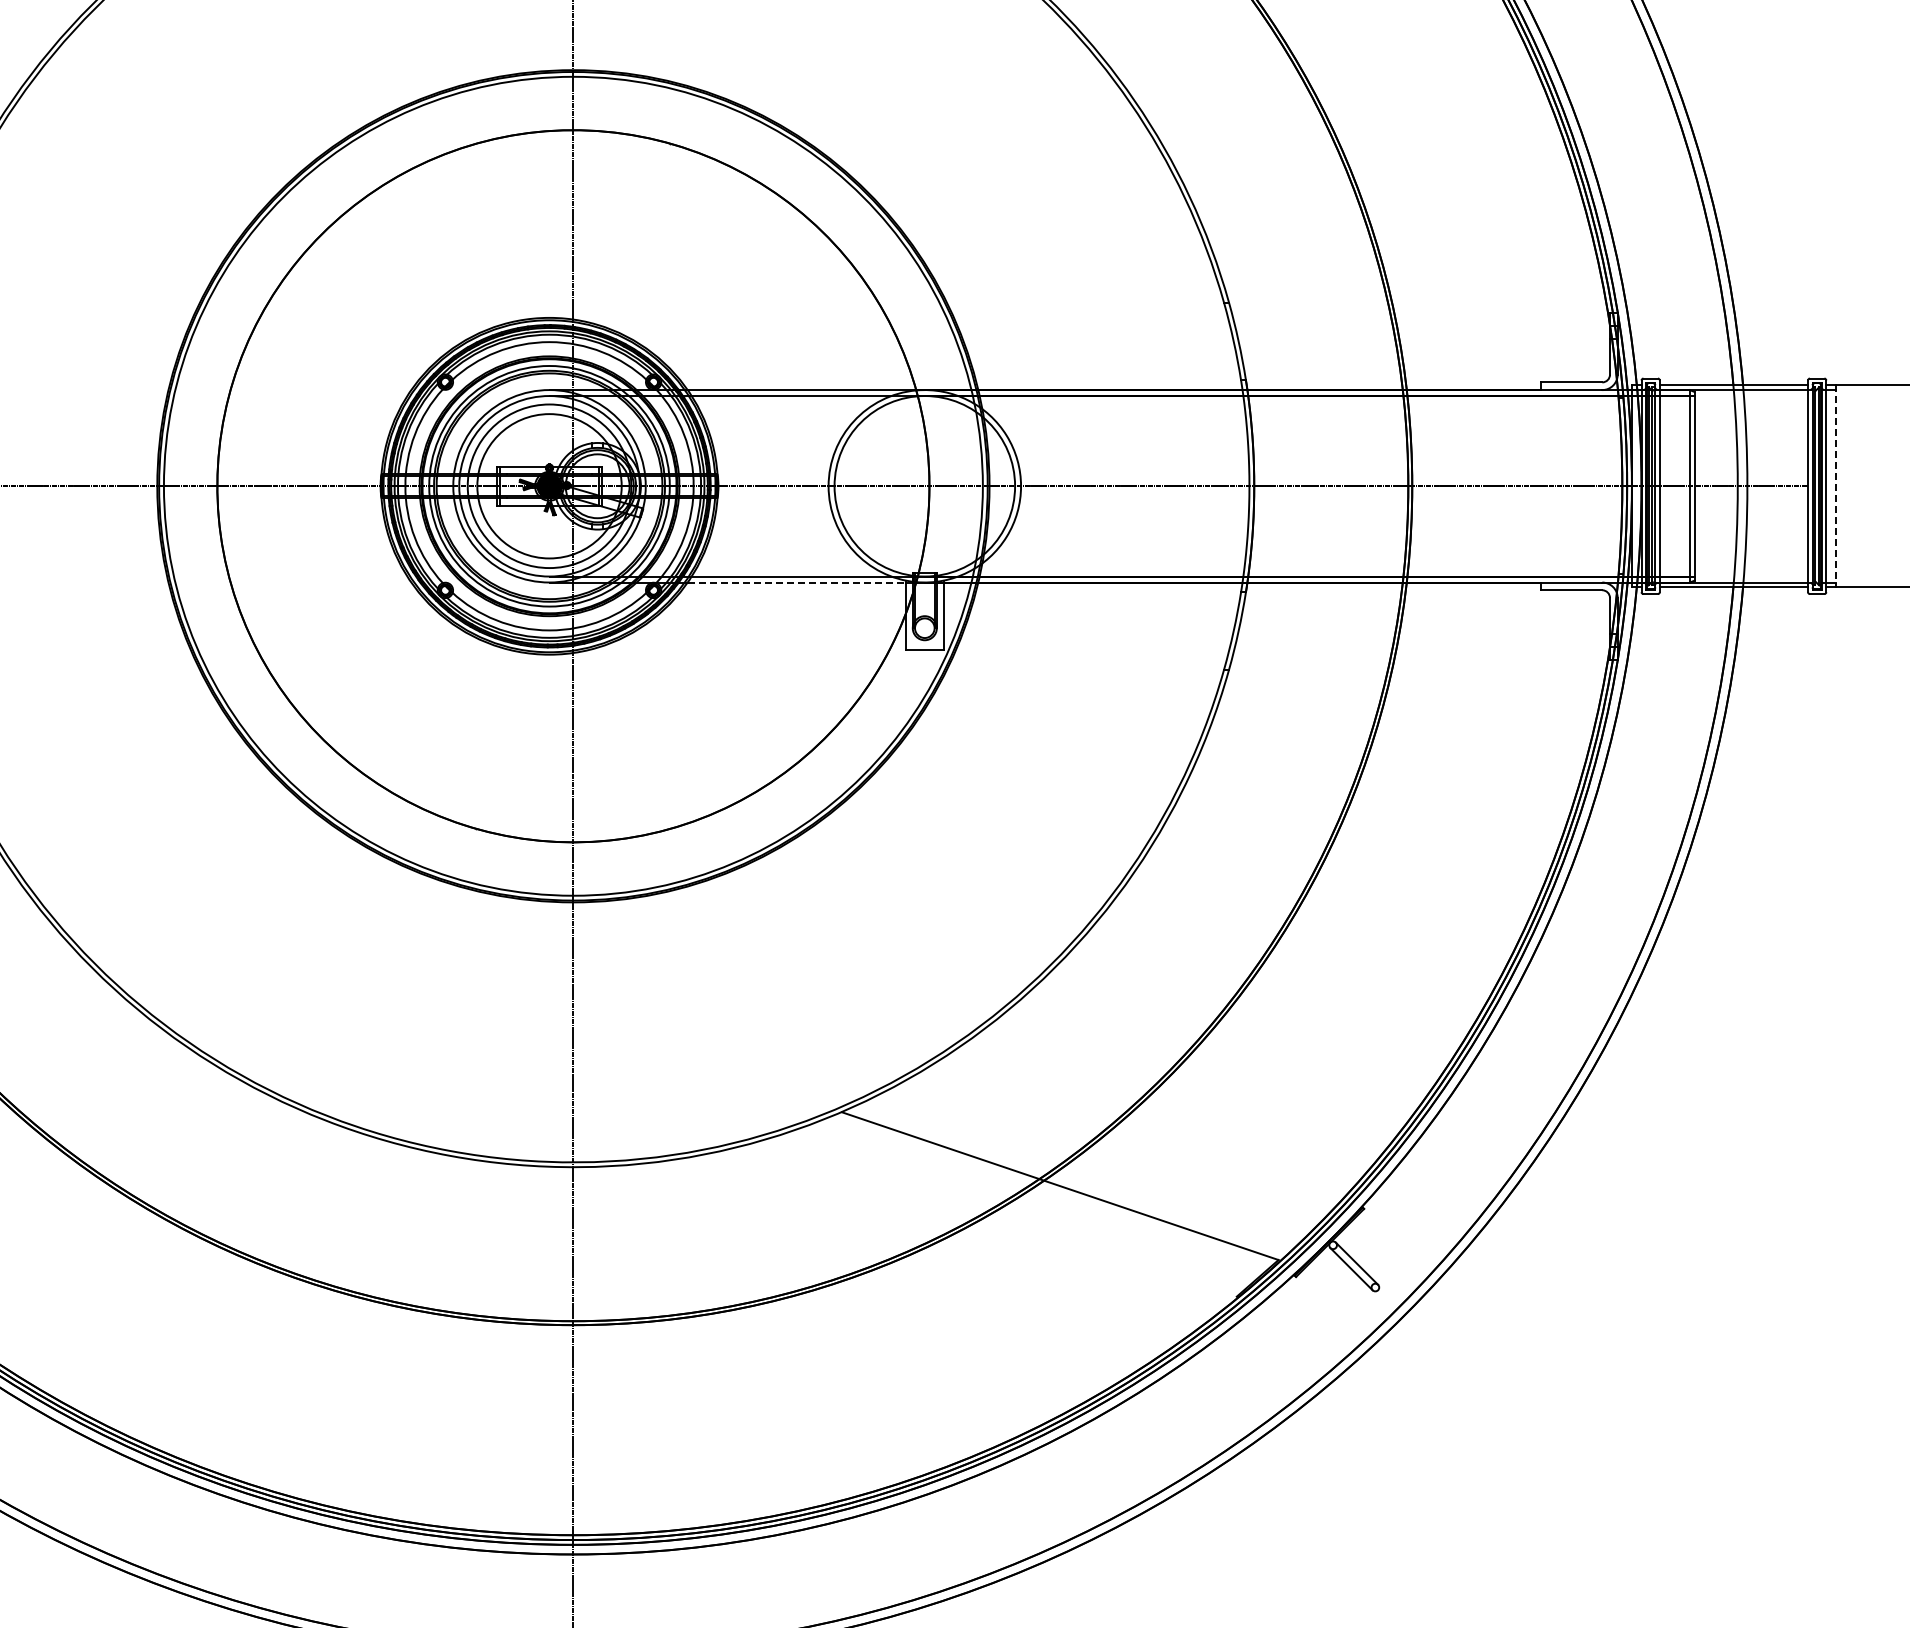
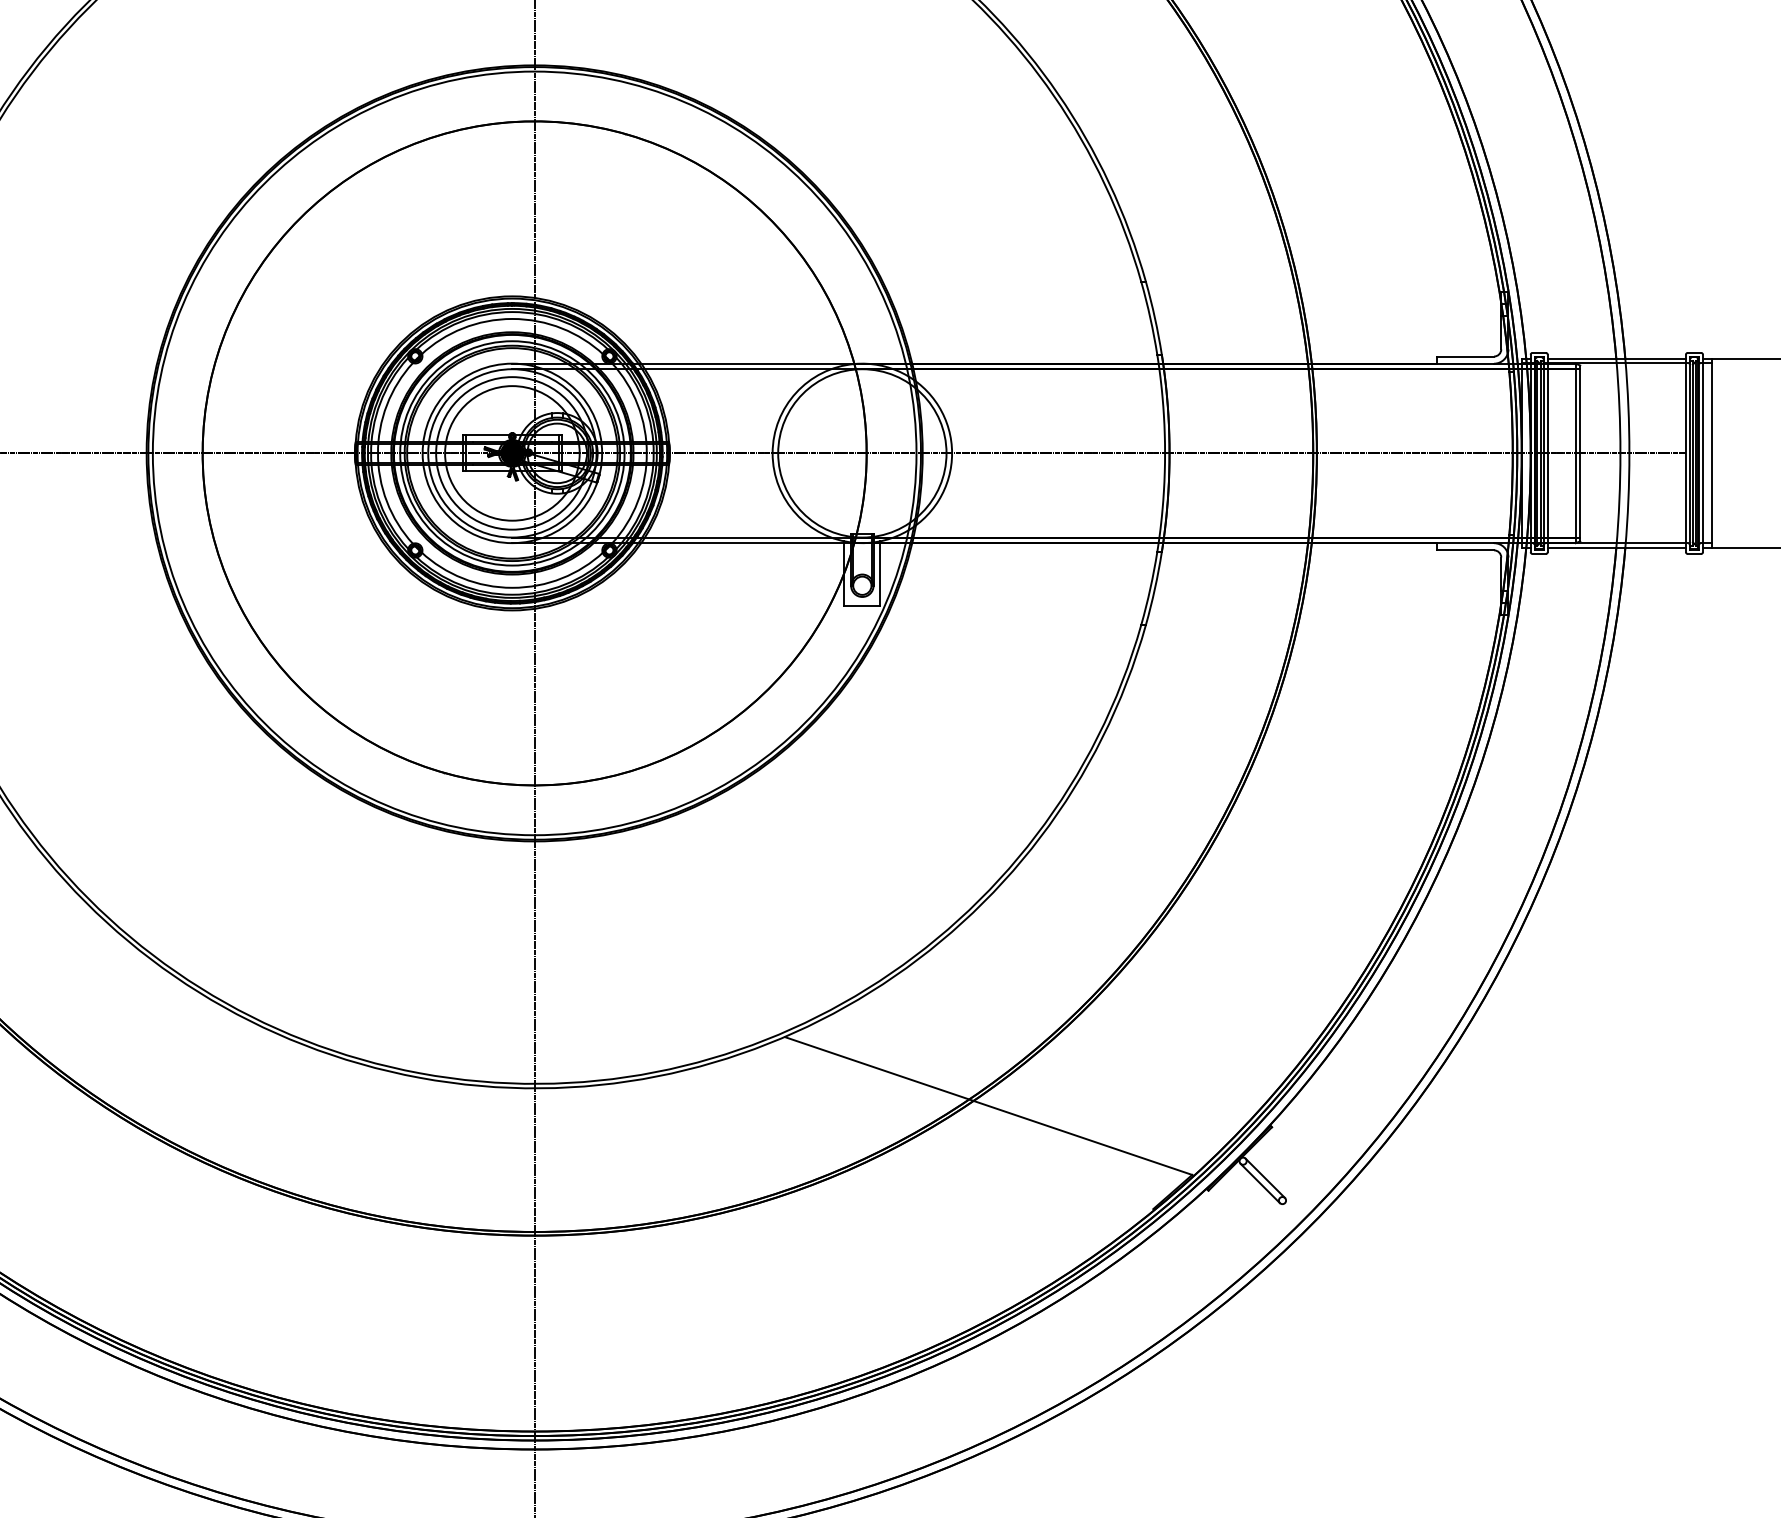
line: (1835, 486) -> (1711, 453), dashed -> solid
line: (796, 582) -> (742, 543), dashed -> solid

